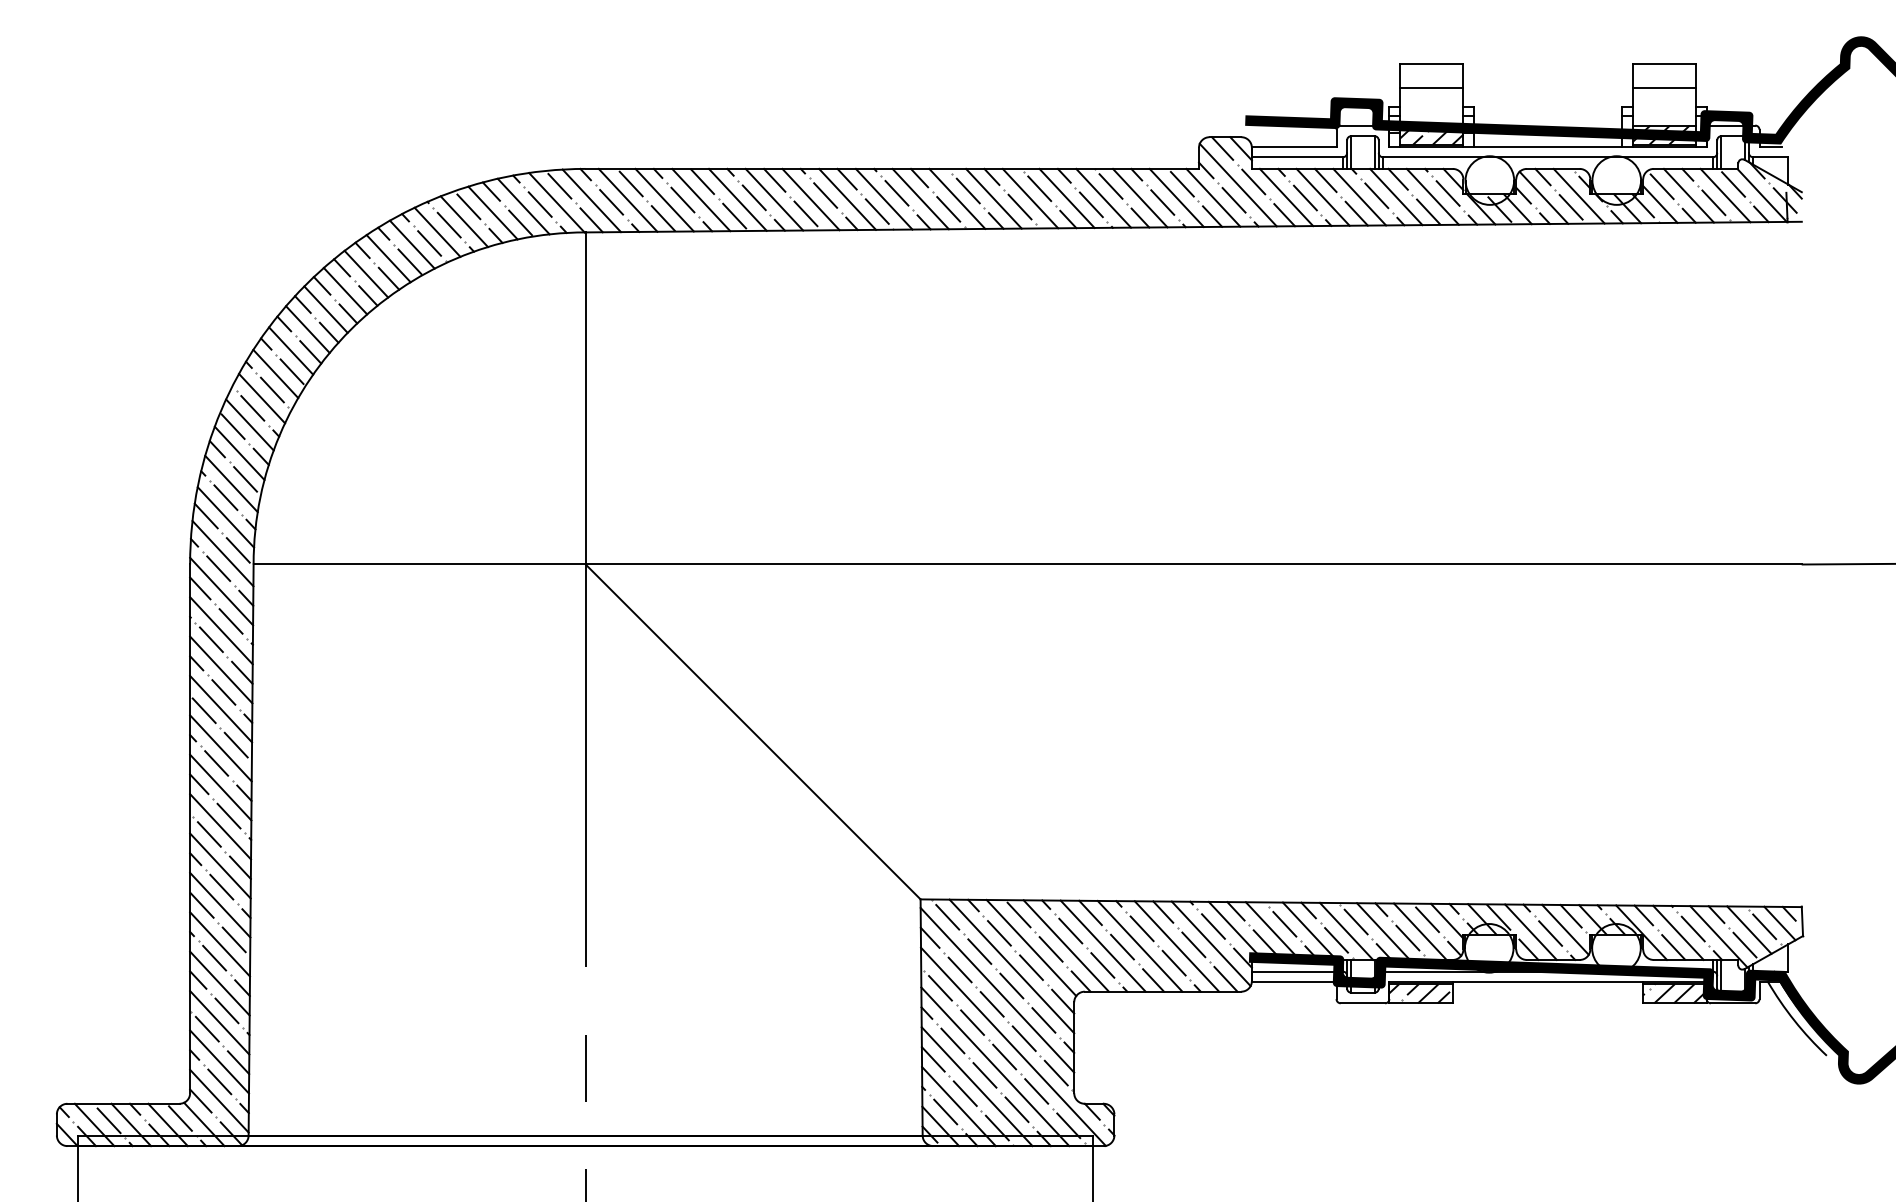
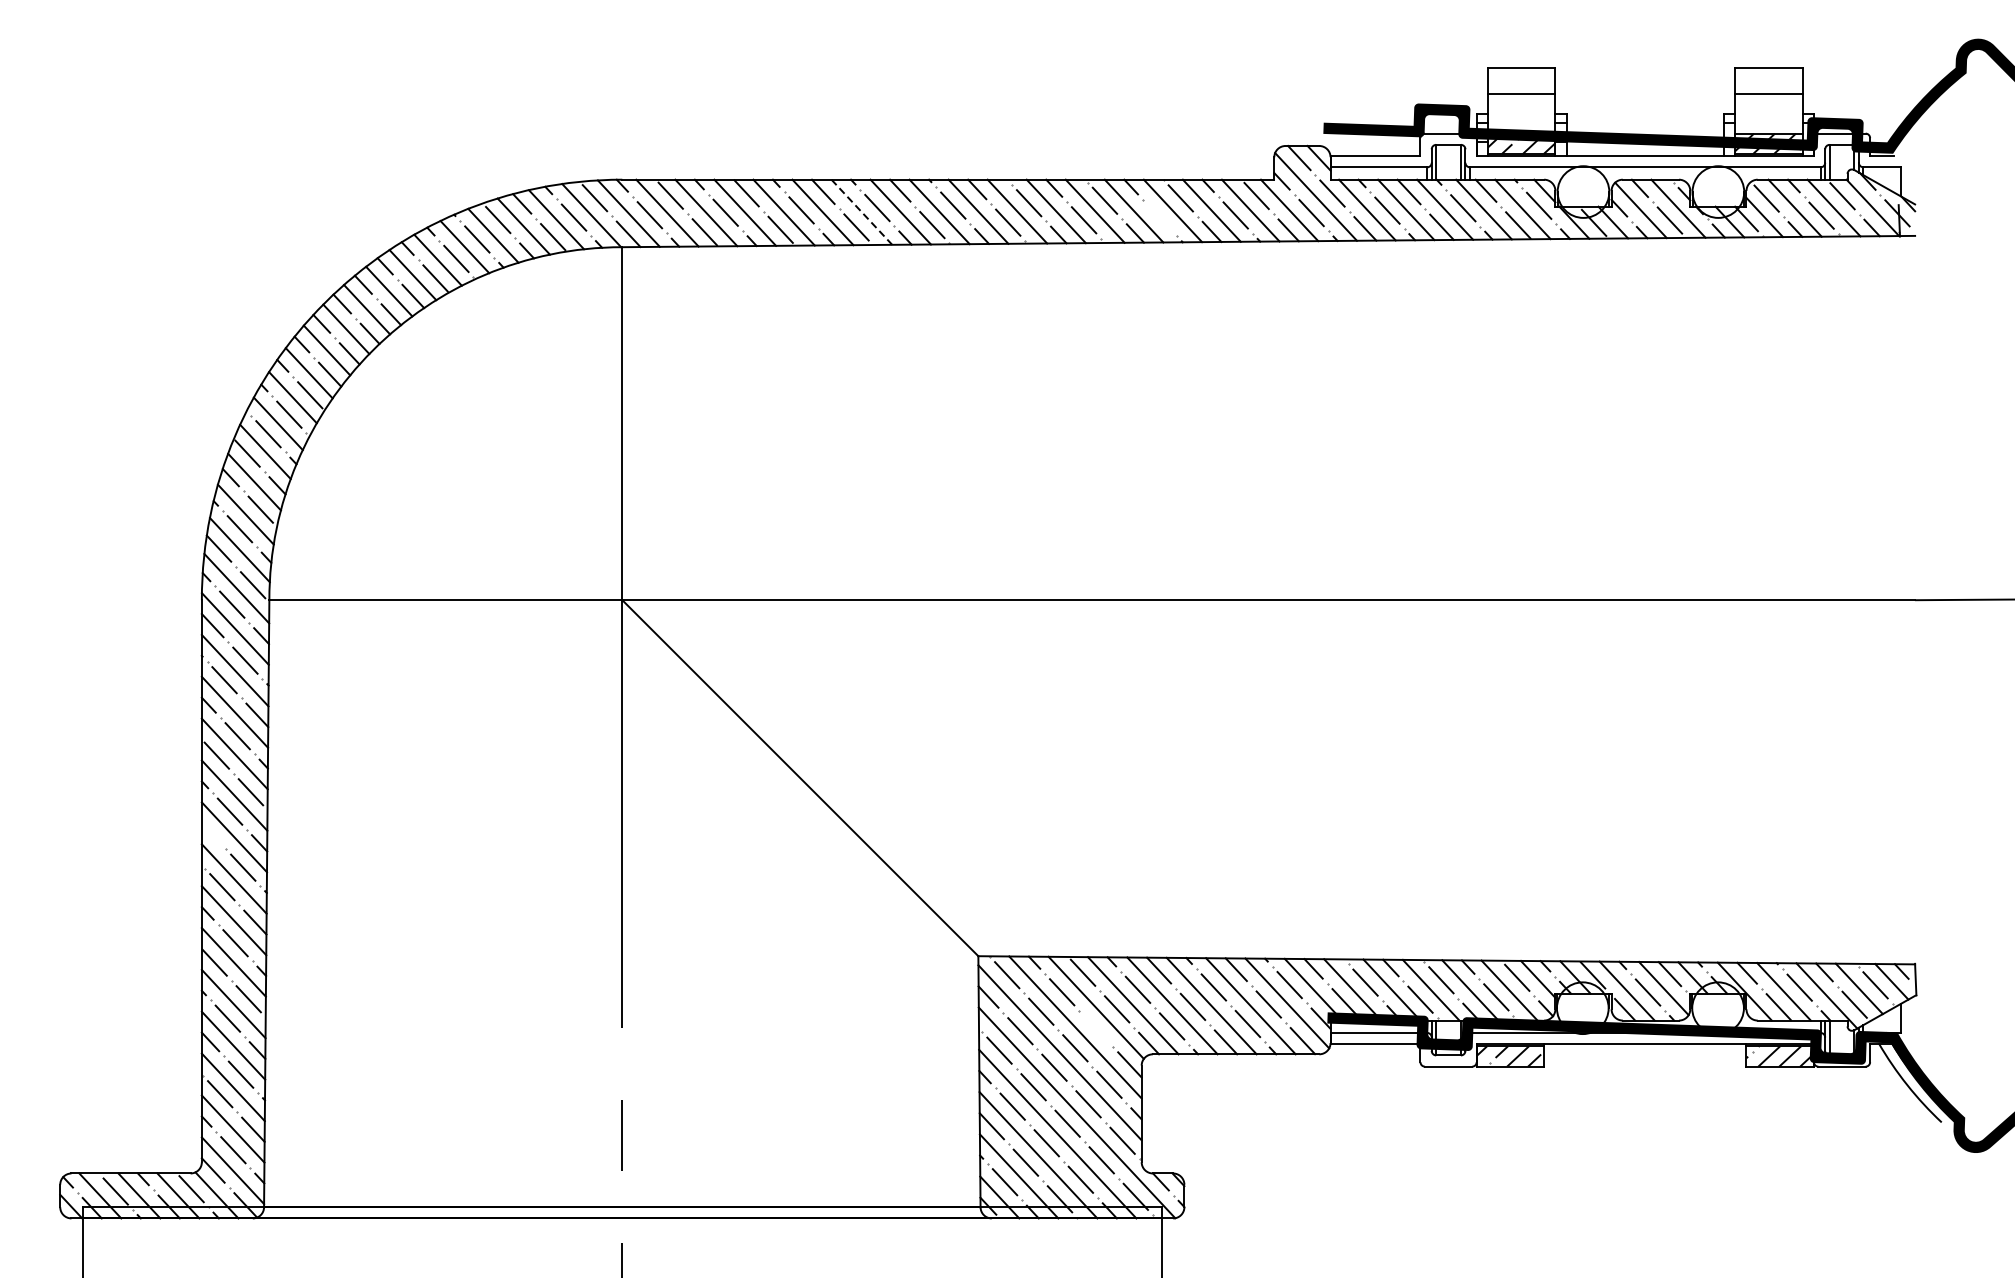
line: (811, 199) -> (862, 212), solid -> dashed
line: (1090, 204) -> (1158, 217), removed
line: (199, 784) -> (211, 834), removed
line: (1031, 967) -> (1096, 1028), removed

